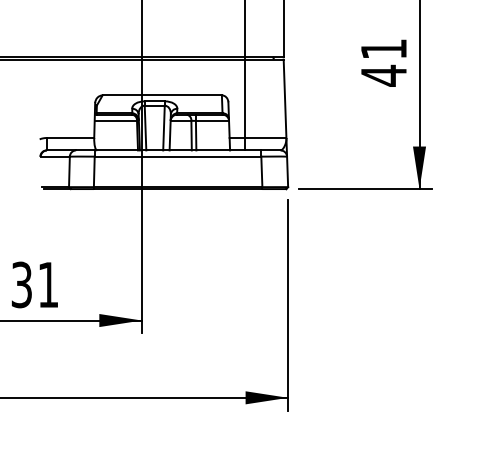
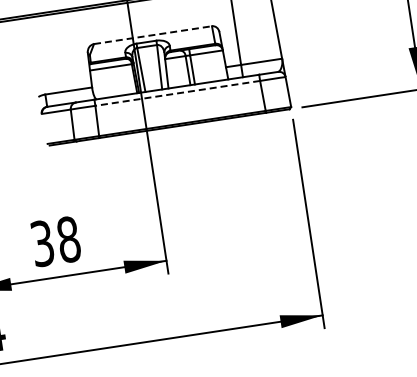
line: (162, 95) -> (153, 35), solid -> dashed
line: (177, 156) -> (177, 93), solid -> dashed
text: (48, 284) -> (68, 239), 31 -> 38

